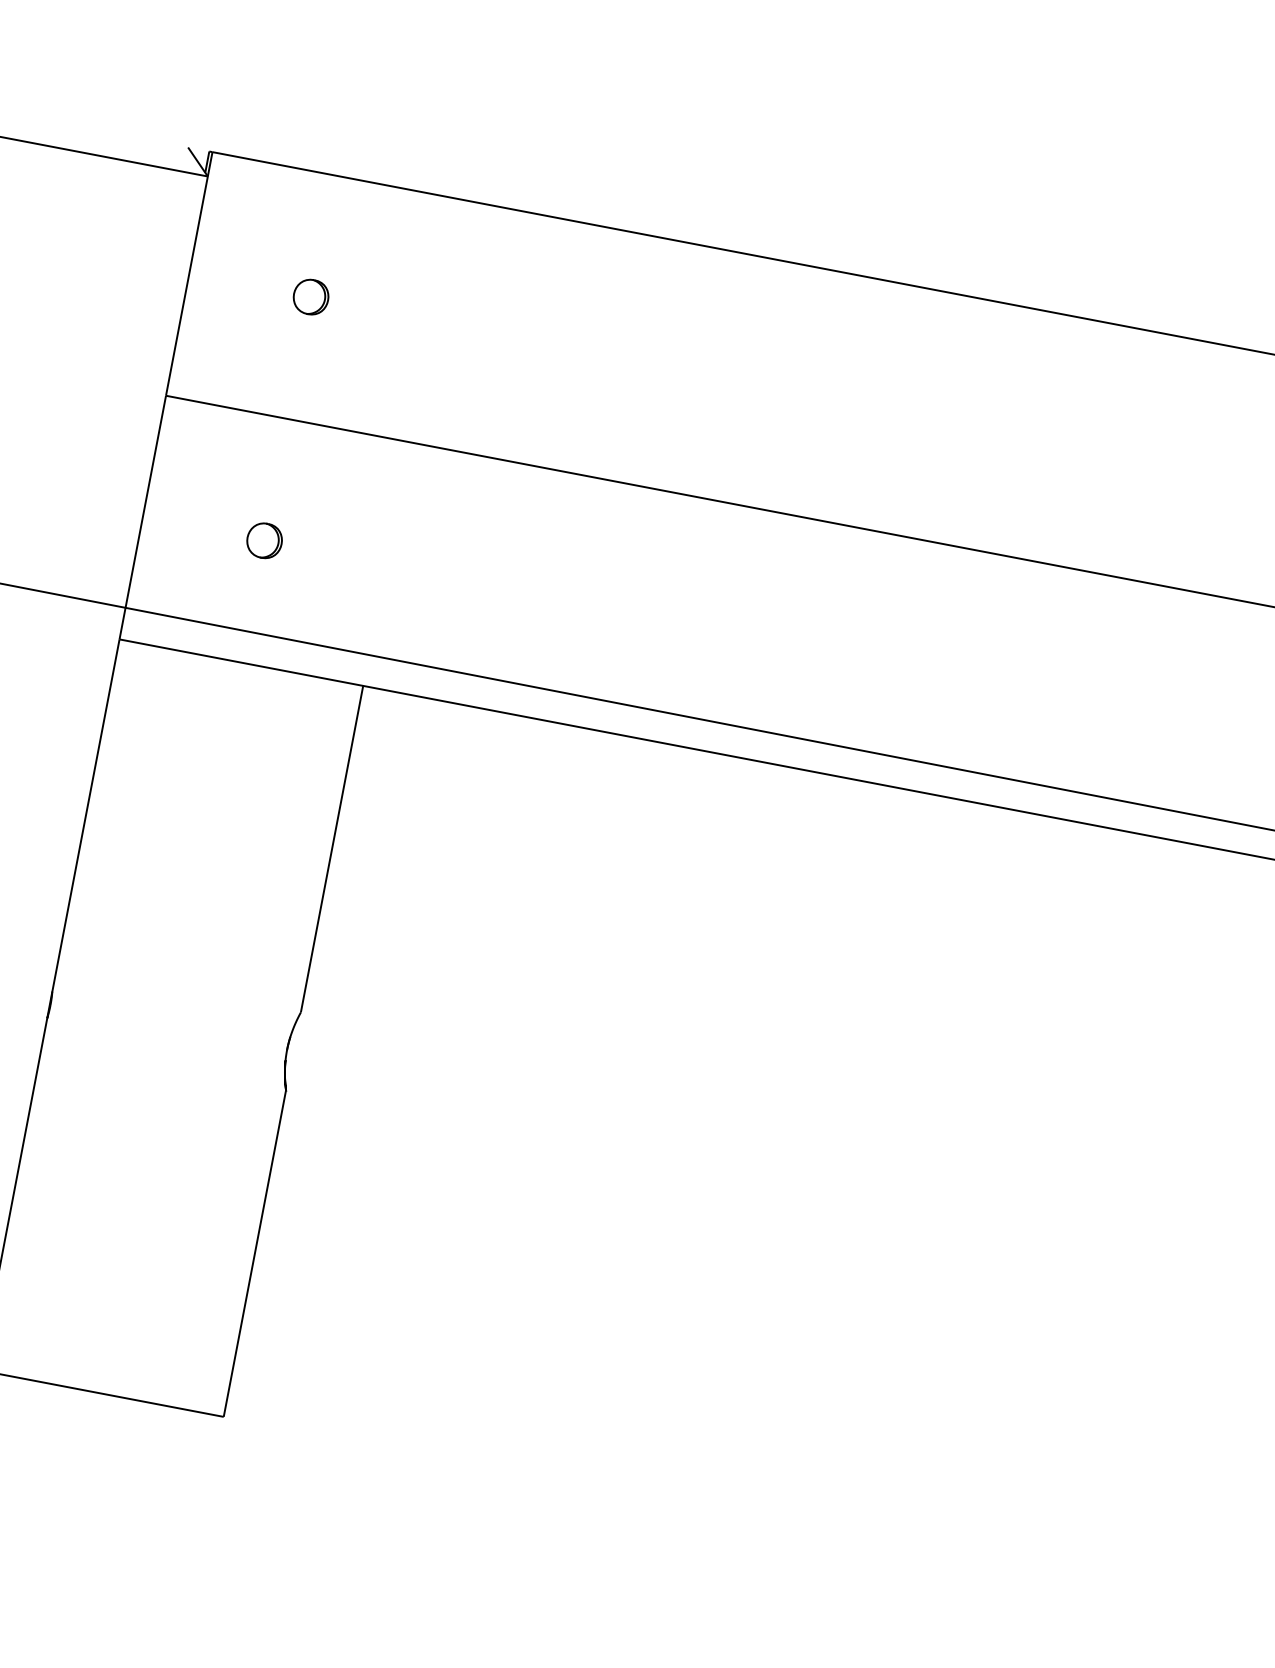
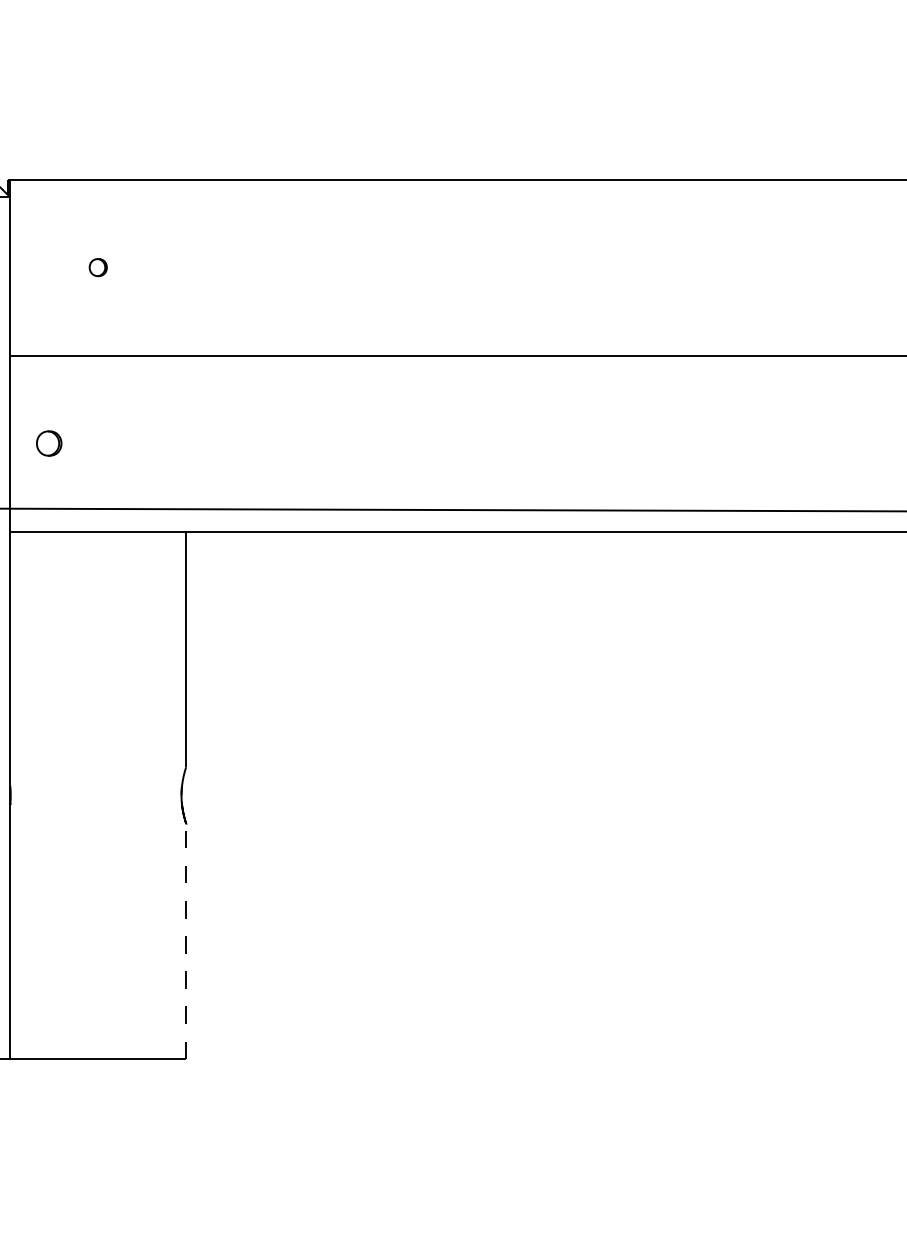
part: (311, 297) -> (98, 267), size x0.7
part: (265, 540) -> (49, 443), moved
line: (255, 1253) -> (186, 941), solid -> dashed

